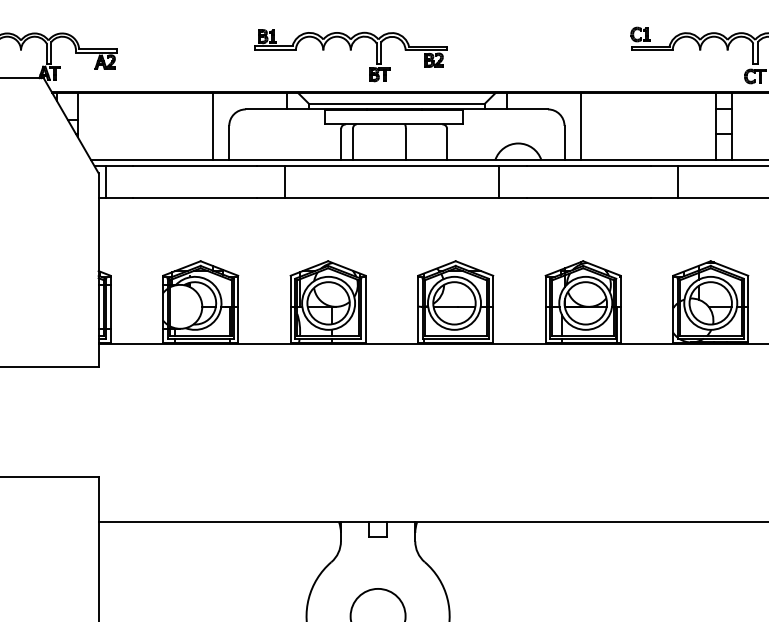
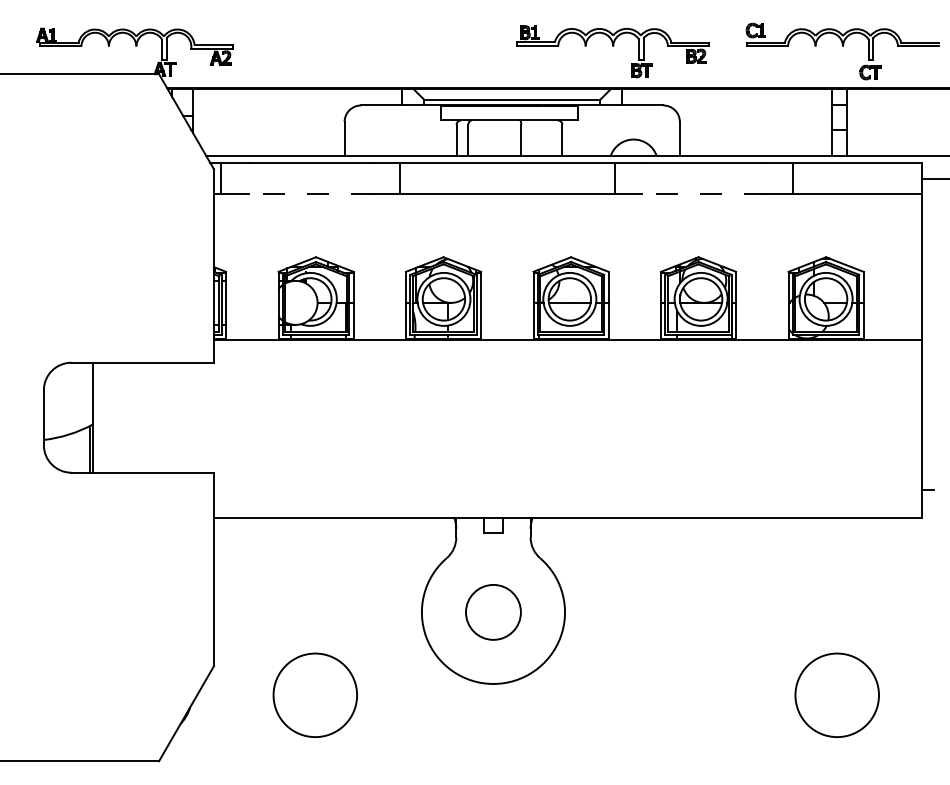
part: (350, 55) -> (612, 51), moved
line: (213, 126) -> (328, 122), removed
line: (581, 126) -> (696, 122), removed
line: (195, 198) -> (310, 194), solid -> dashed
line: (588, 198) -> (703, 194), solid -> dashed

